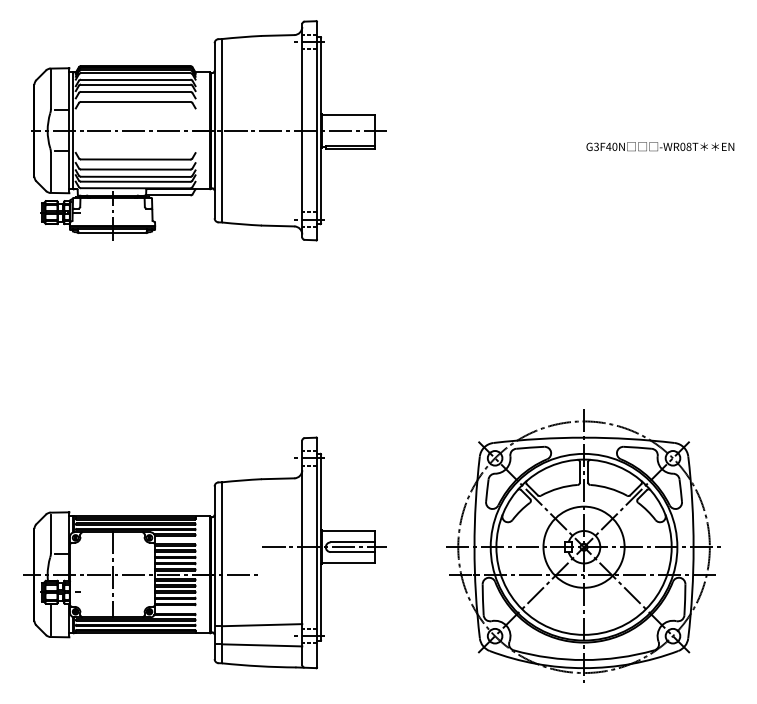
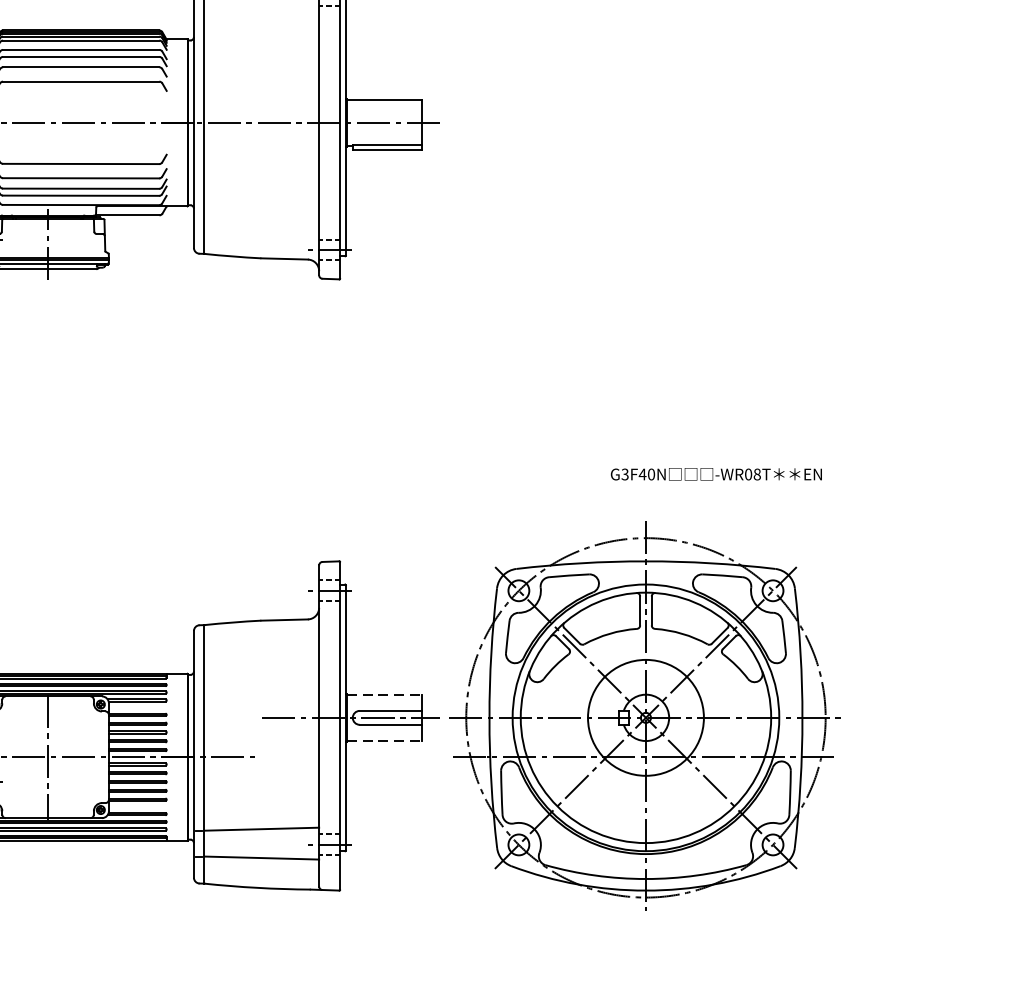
text: (660, 146) -> (716, 473), moved
line: (348, 531) -> (385, 695), solid -> dashed
part: (583, 545) -> (645, 715), moved
line: (348, 563) -> (385, 741), solid -> dashed

